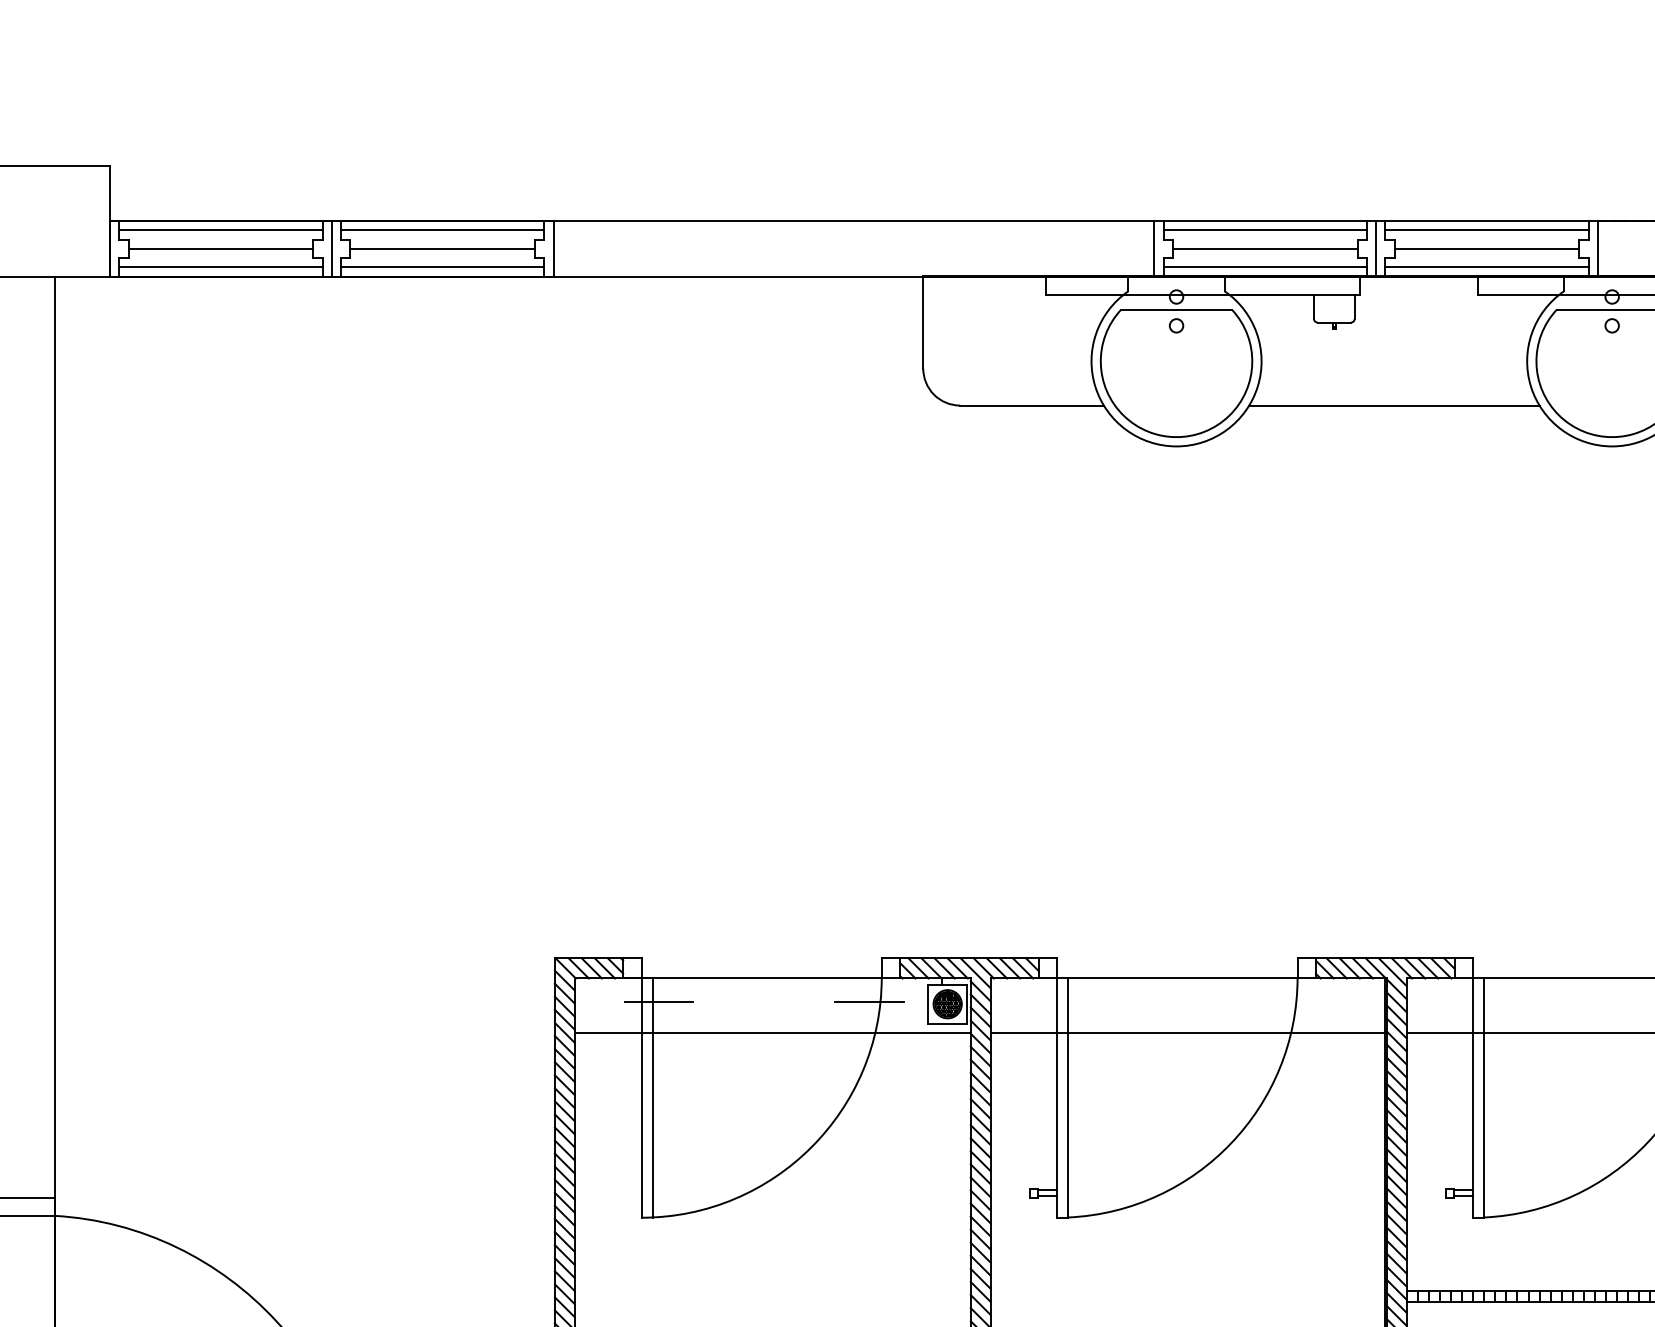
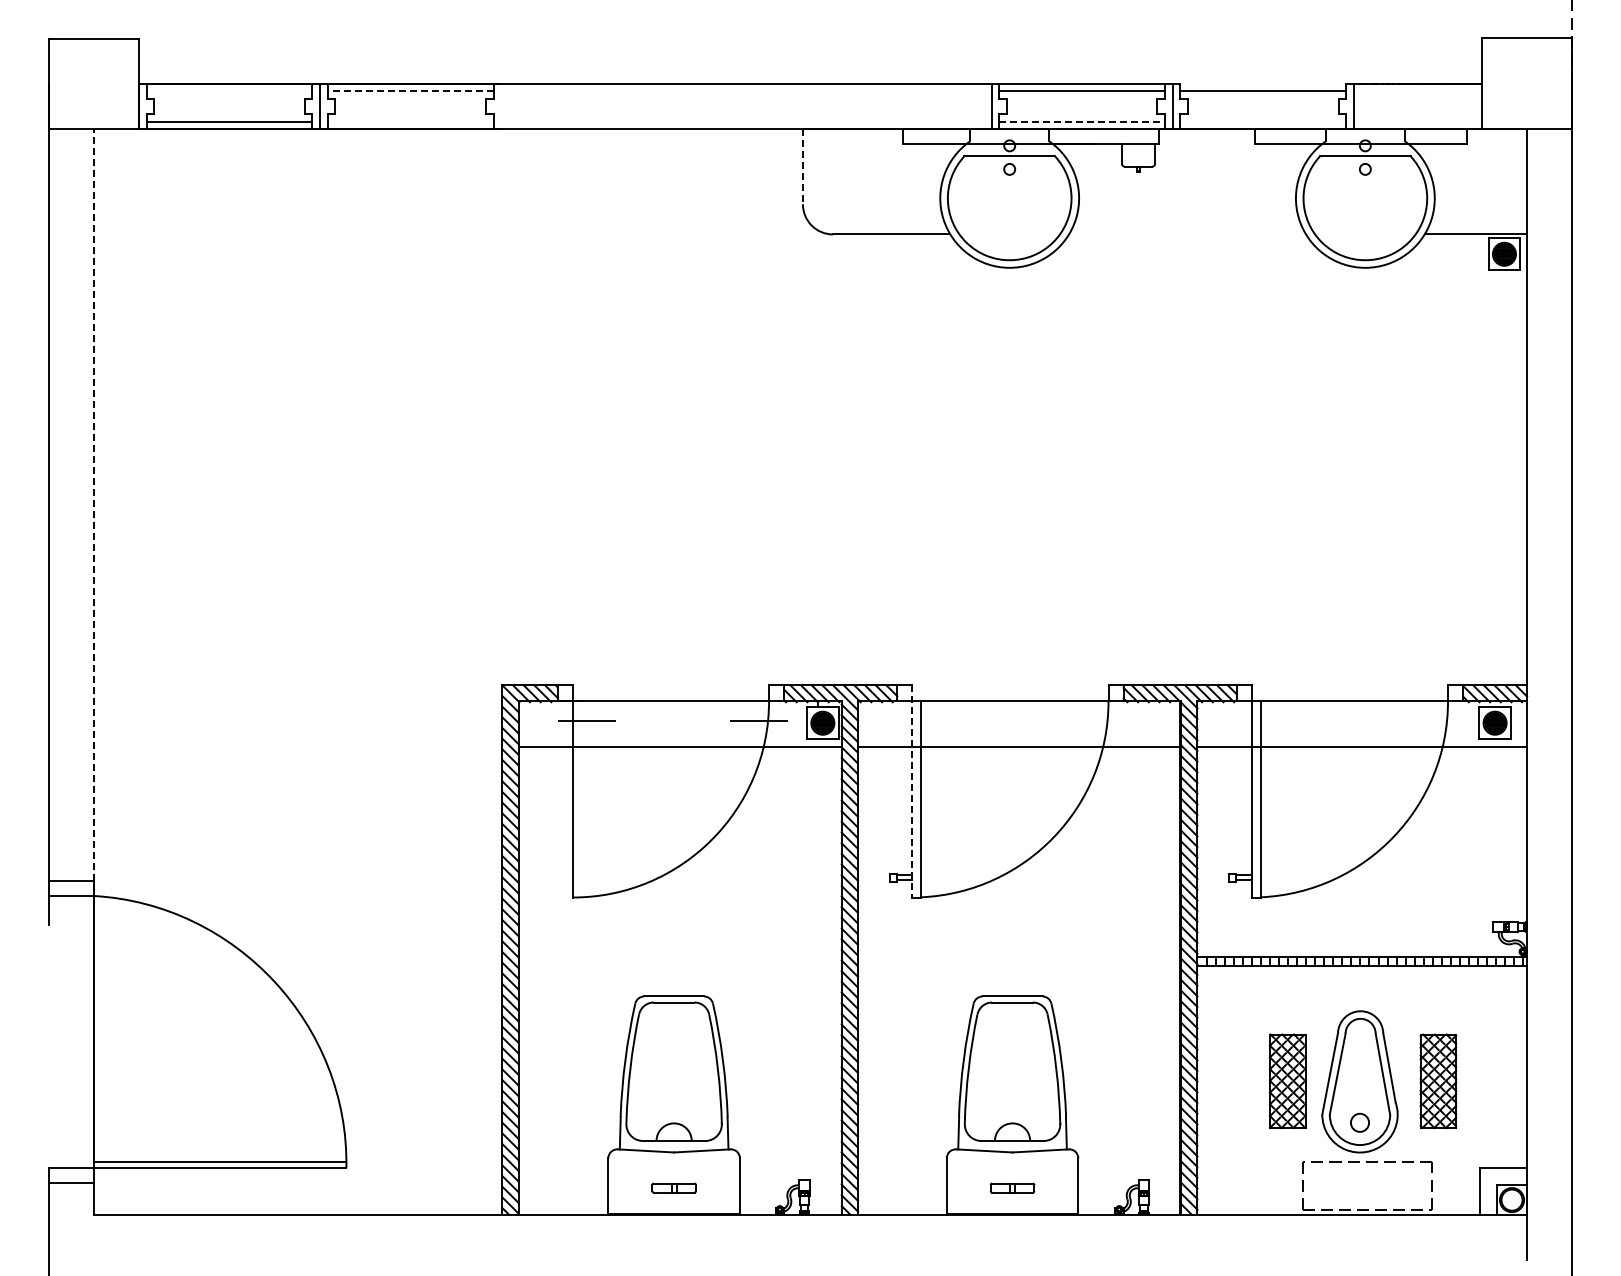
line: (1487, 220) -> (1263, 83), removed
line: (220, 230) -> (229, 91), removed
line: (442, 230) -> (410, 91), solid -> dashed
line: (220, 248) -> (229, 106), removed
line: (442, 248) -> (410, 106), removed
line: (554, 248) -> (501, 106), removed
line: (1264, 248) -> (1081, 106), removed
line: (1486, 248) -> (1262, 106), removed
line: (442, 267) -> (410, 121), removed
line: (1265, 267) -> (1082, 121), solid -> dashed
line: (1487, 267) -> (1263, 121), removed
line: (922, 322) -> (802, 166), solid -> dashed
line: (1394, 405) -> (1187, 234), removed
line: (54, 763) -> (93, 526), solid -> dashed
line: (1057, 1087) -> (912, 791), solid -> dashed
line: (653, 1097) -> (582, 799), removed

